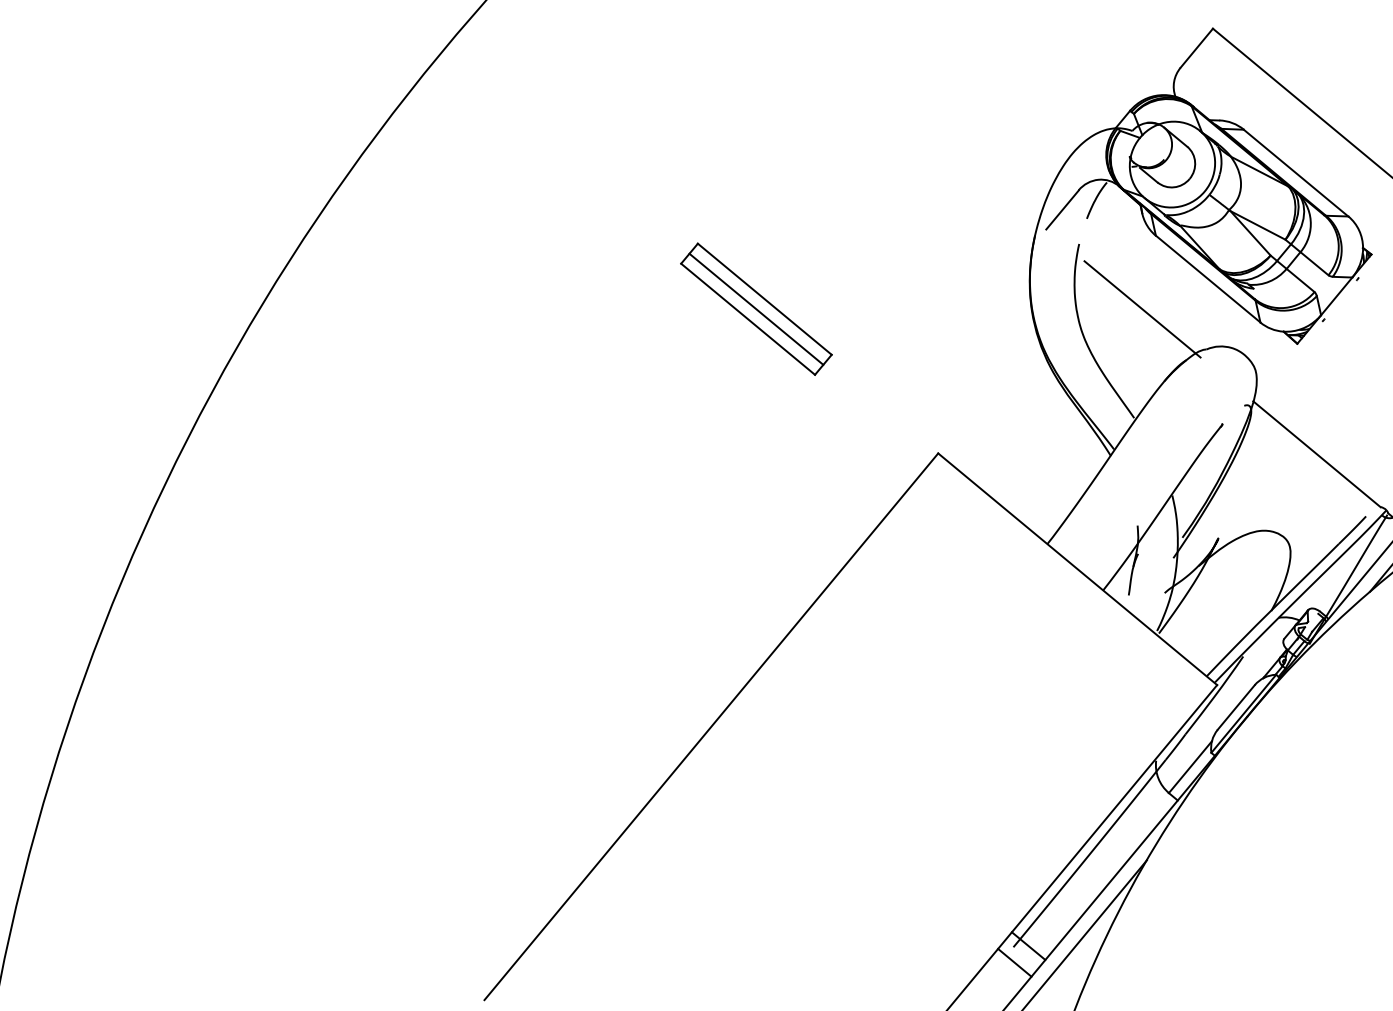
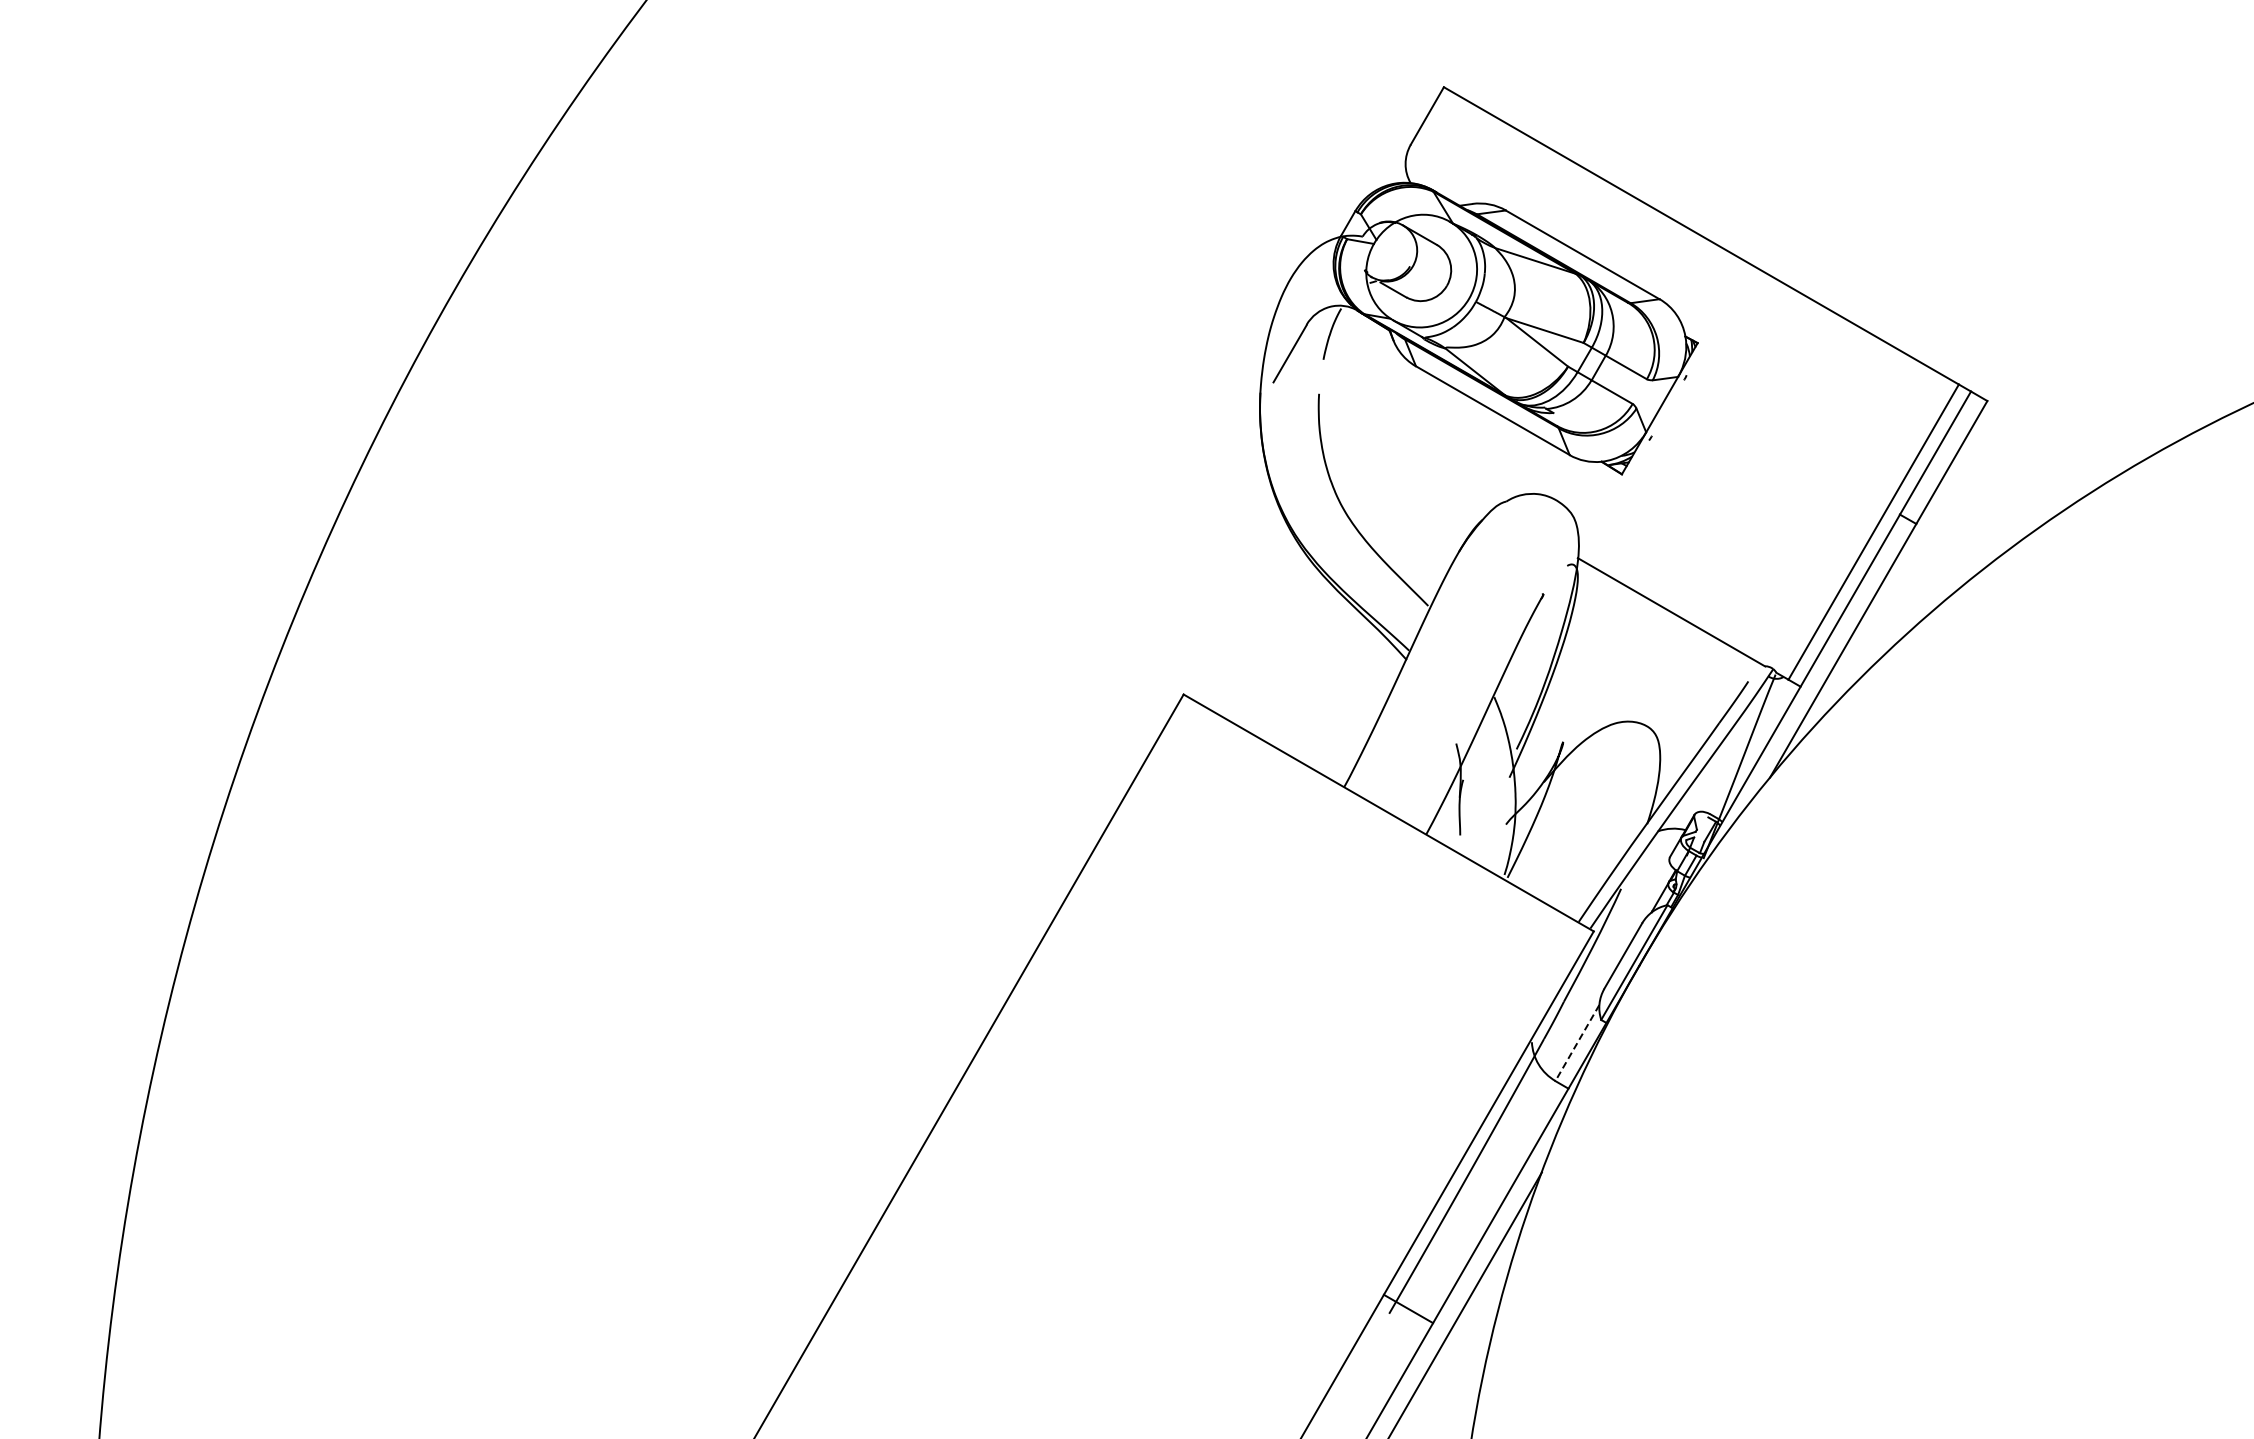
part: (756, 308) -> (917, 548), removed
line: (1142, 308) -> (1414, 463), removed
line: (1190, 767) -> (1577, 1043), solid -> dashed
line: (1014, 962) -> (1394, 1333), removed

